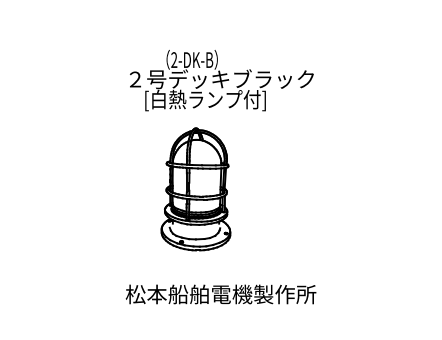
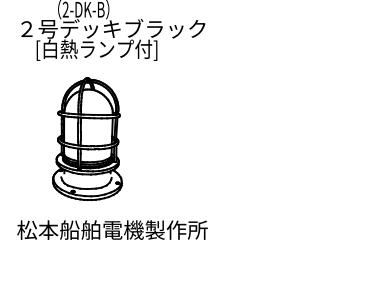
text: (220, 294) -> (111, 230), moved

